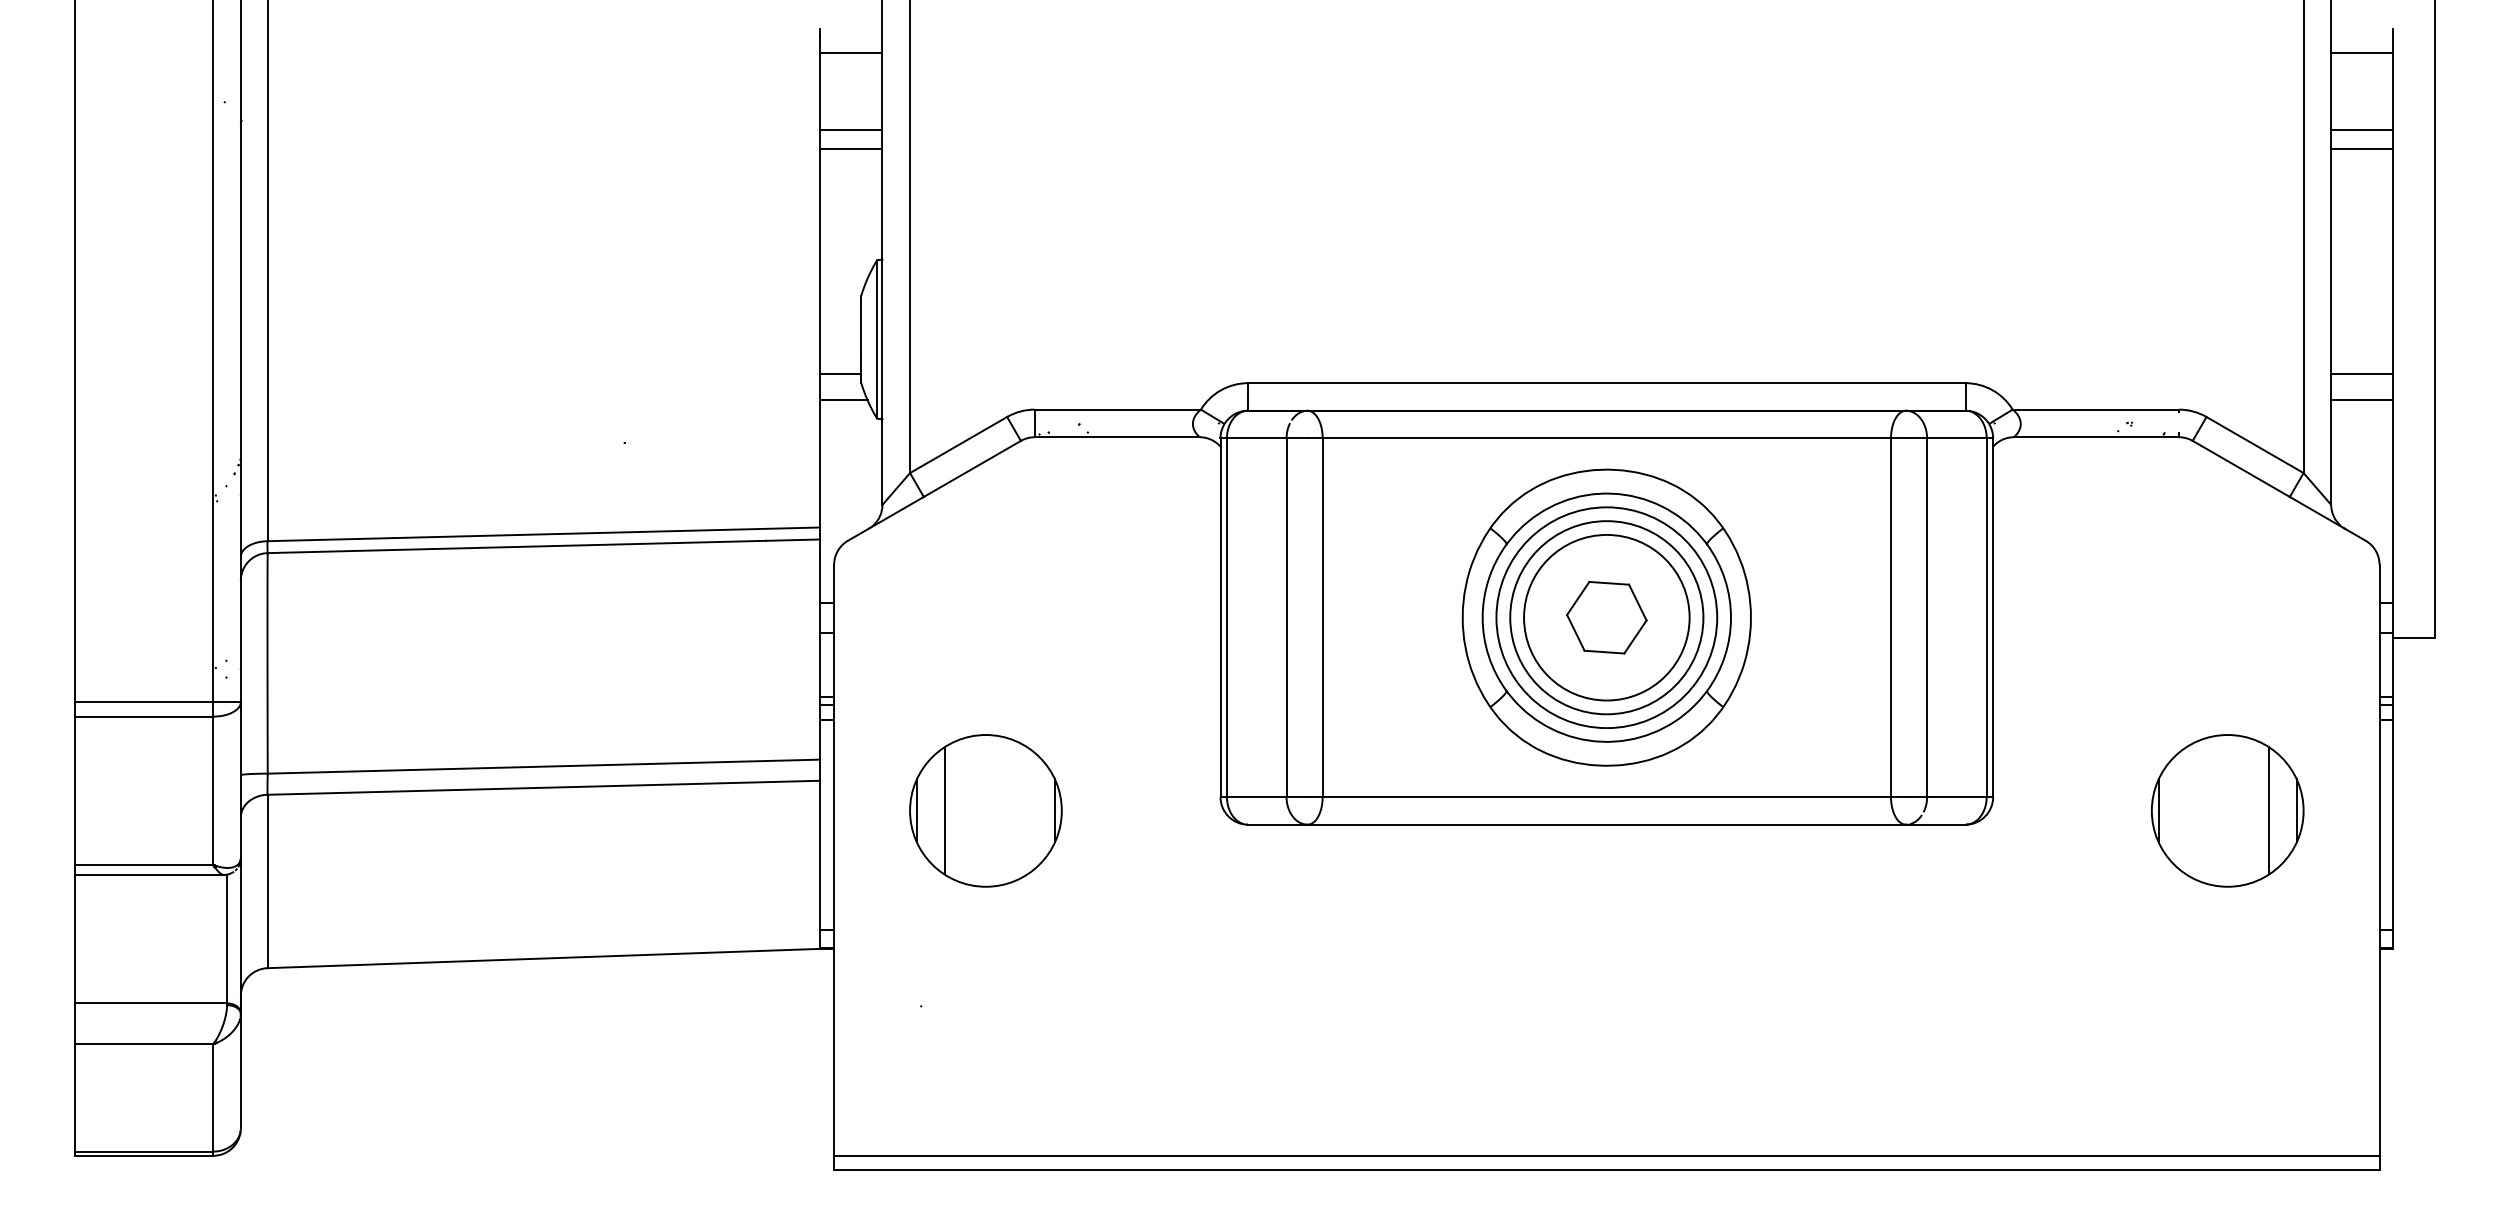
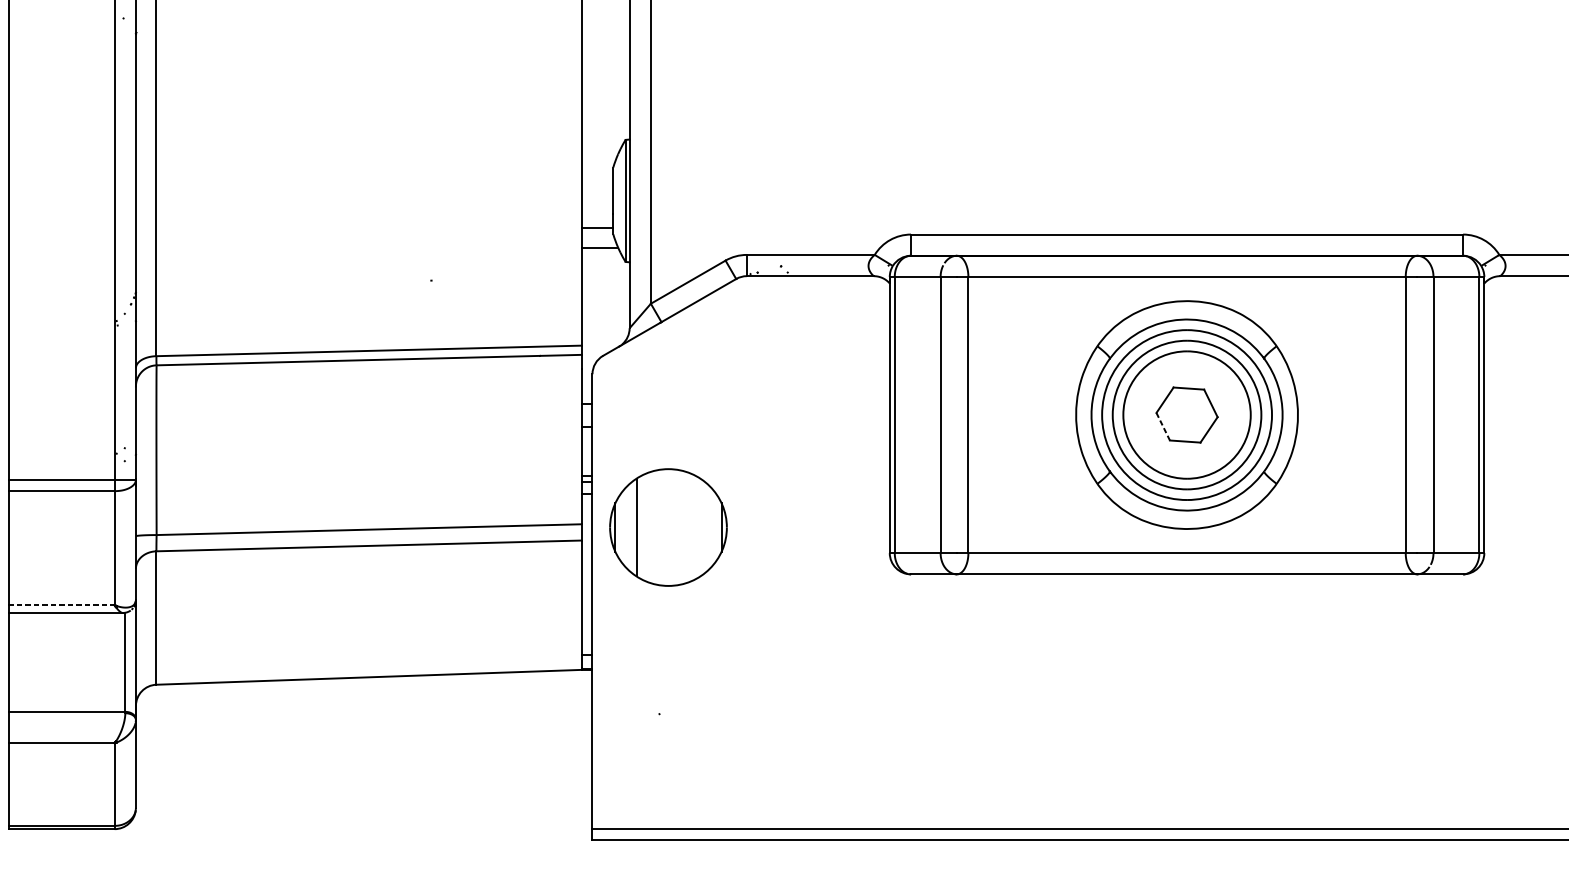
line: (851, 129) -> (605, 39), removed
line: (851, 149) -> (605, 54), removed
line: (1575, 632) -> (1162, 426), solid -> dashed
part: (985, 810) -> (668, 527), moved
line: (144, 864) -> (61, 604), solid -> dashed

